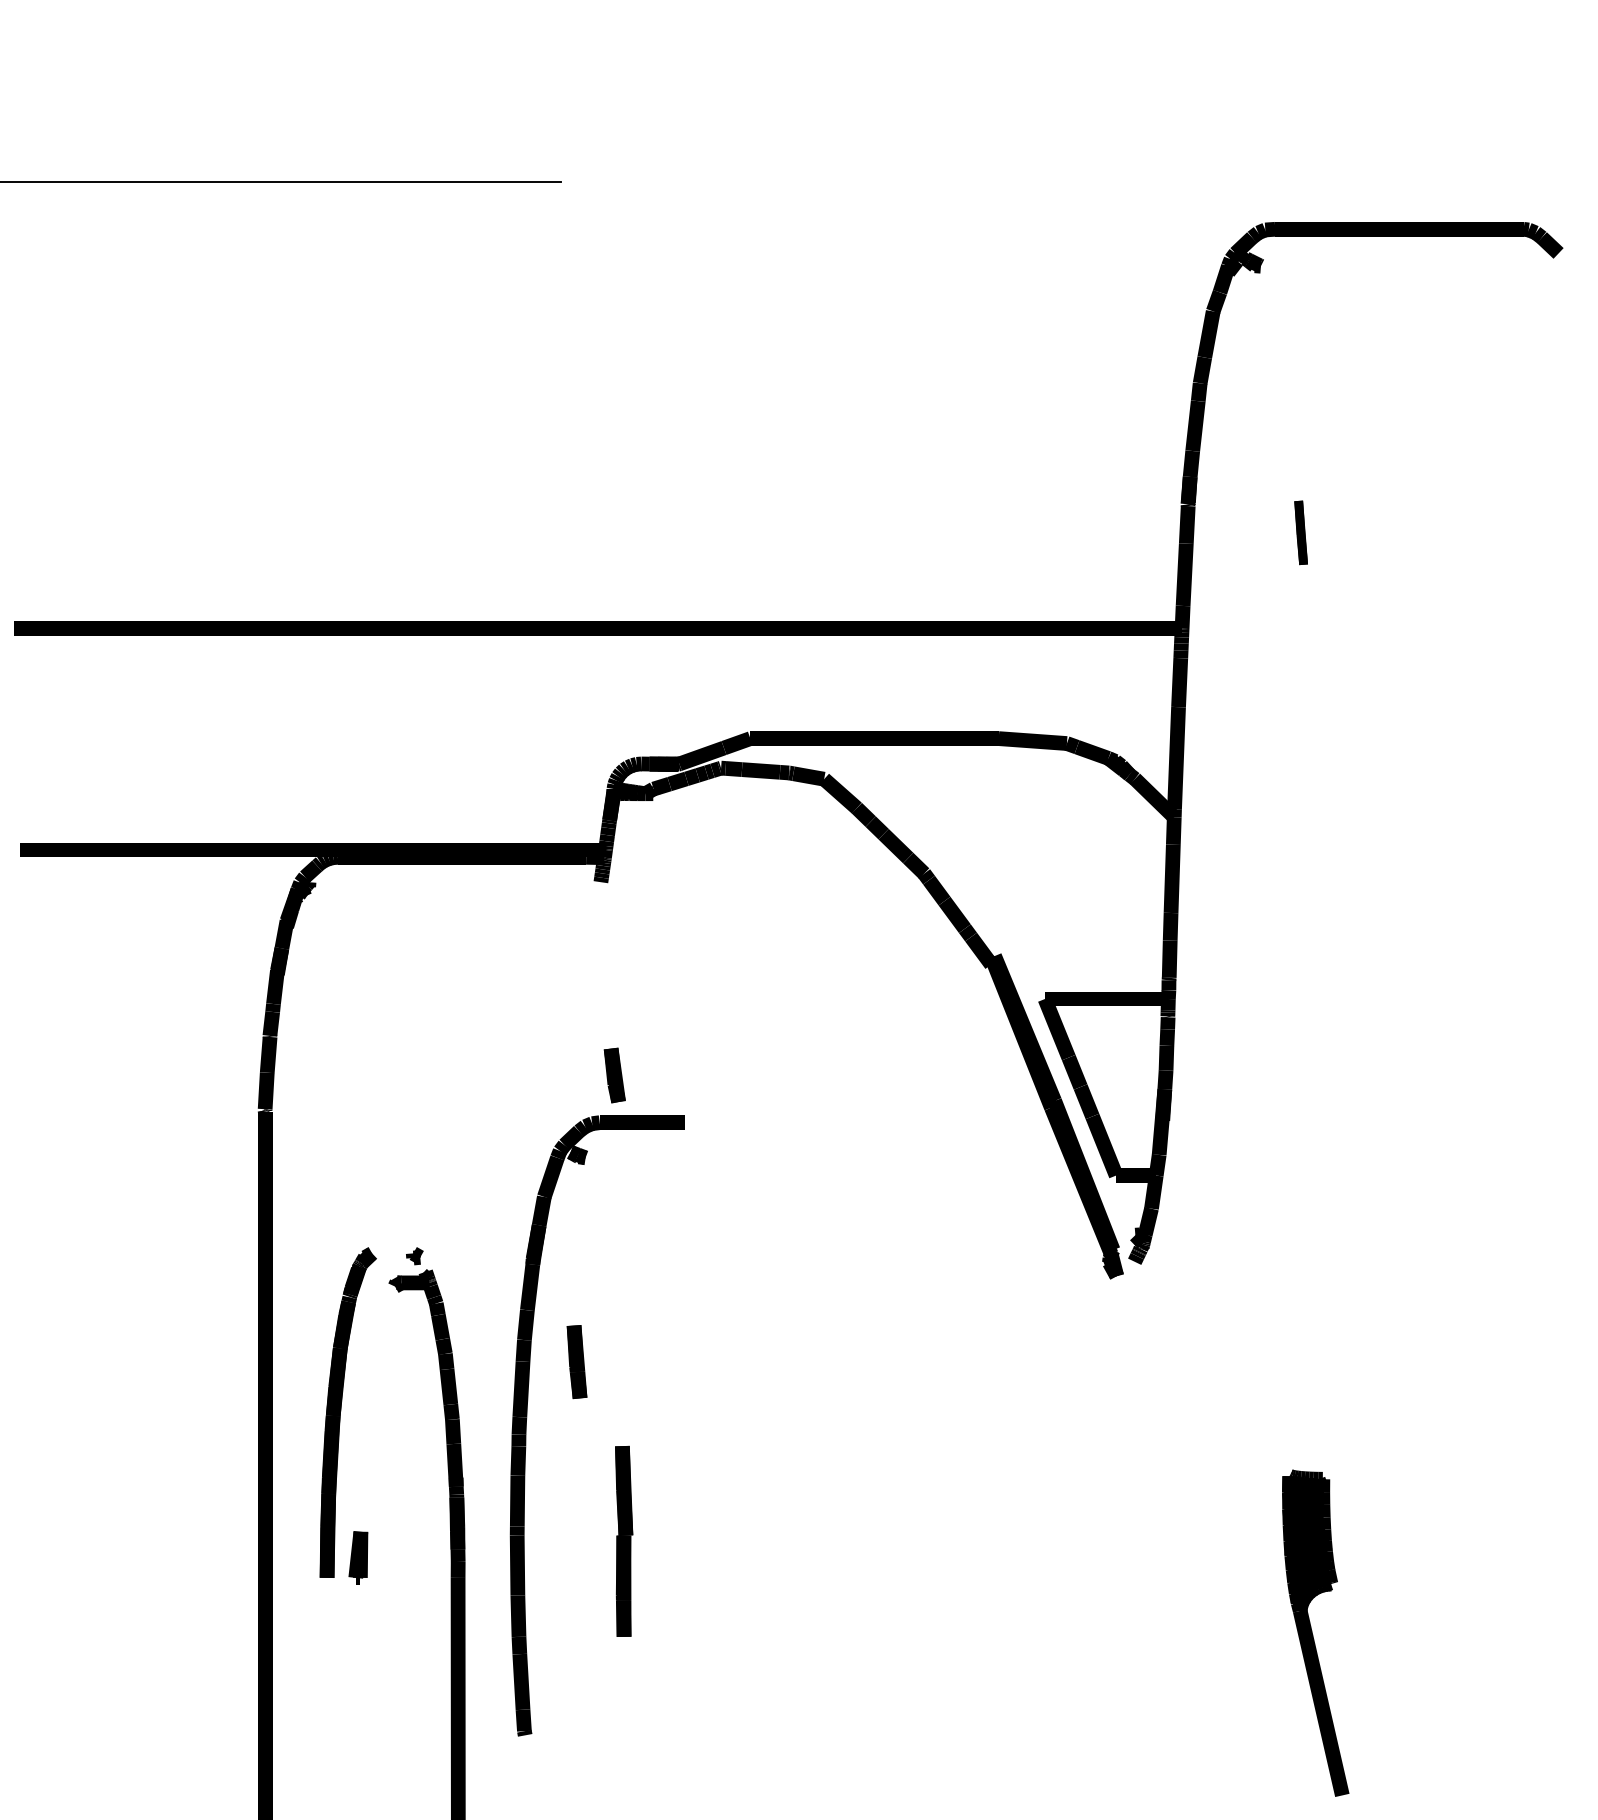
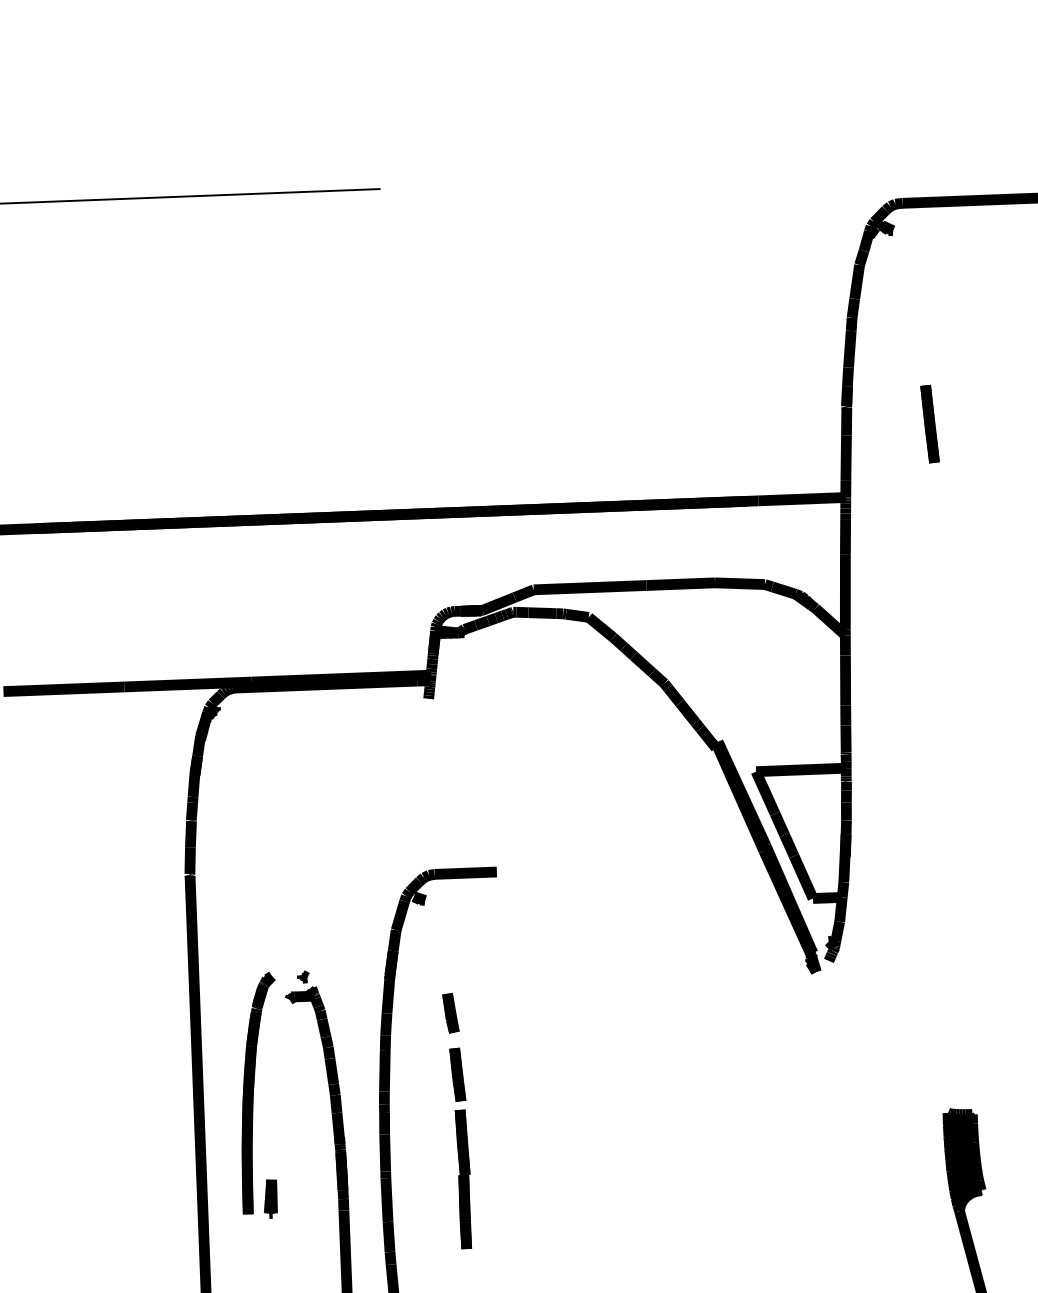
part: (1300, 532) -> (929, 423), size x1.67
part: (614, 1075) -> (450, 1013), moved
part: (576, 1362) -> (457, 1075), moved

